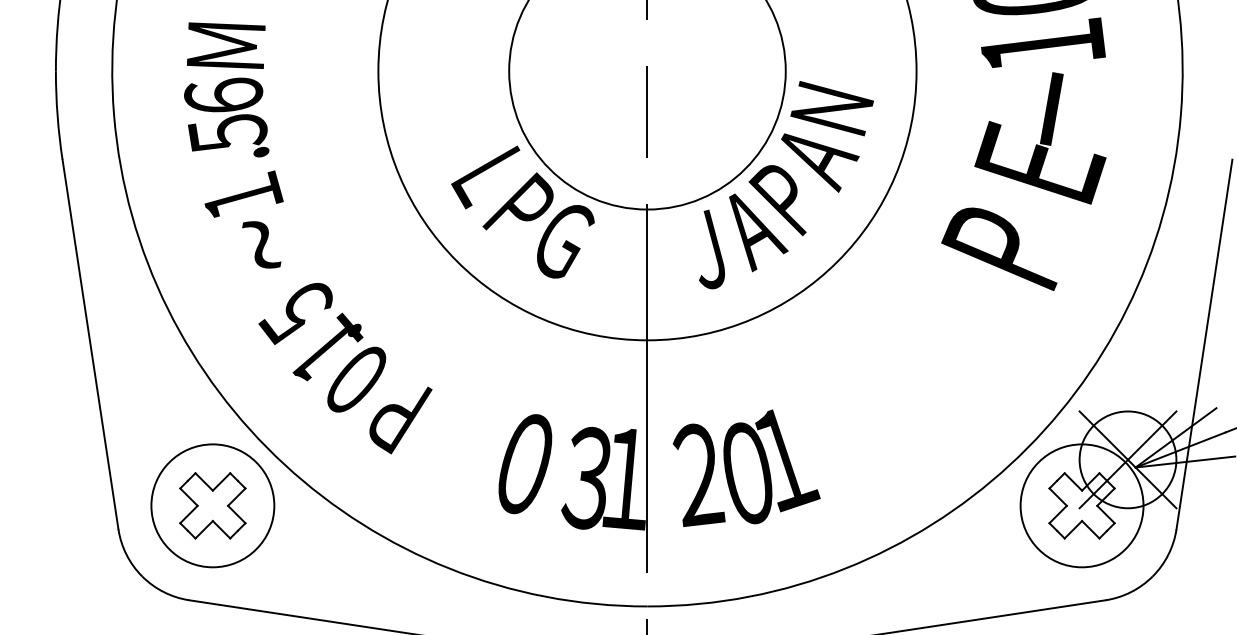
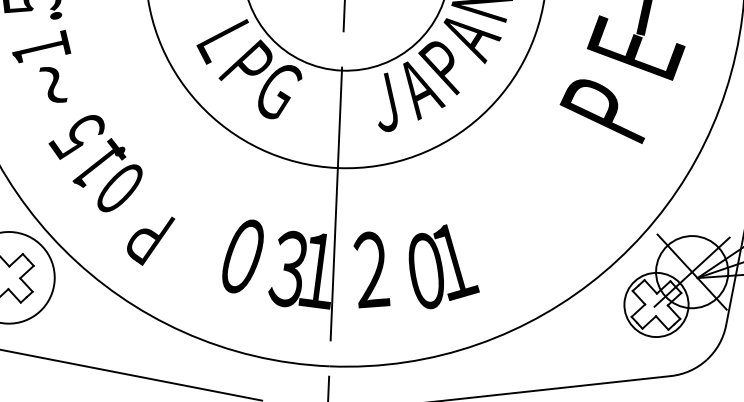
text: (400, 420) -> (150, 240), moved
text: (771, 466) -> (444, 266), moved
circle: (1081, 505) -> (656, 304), size x0.7

